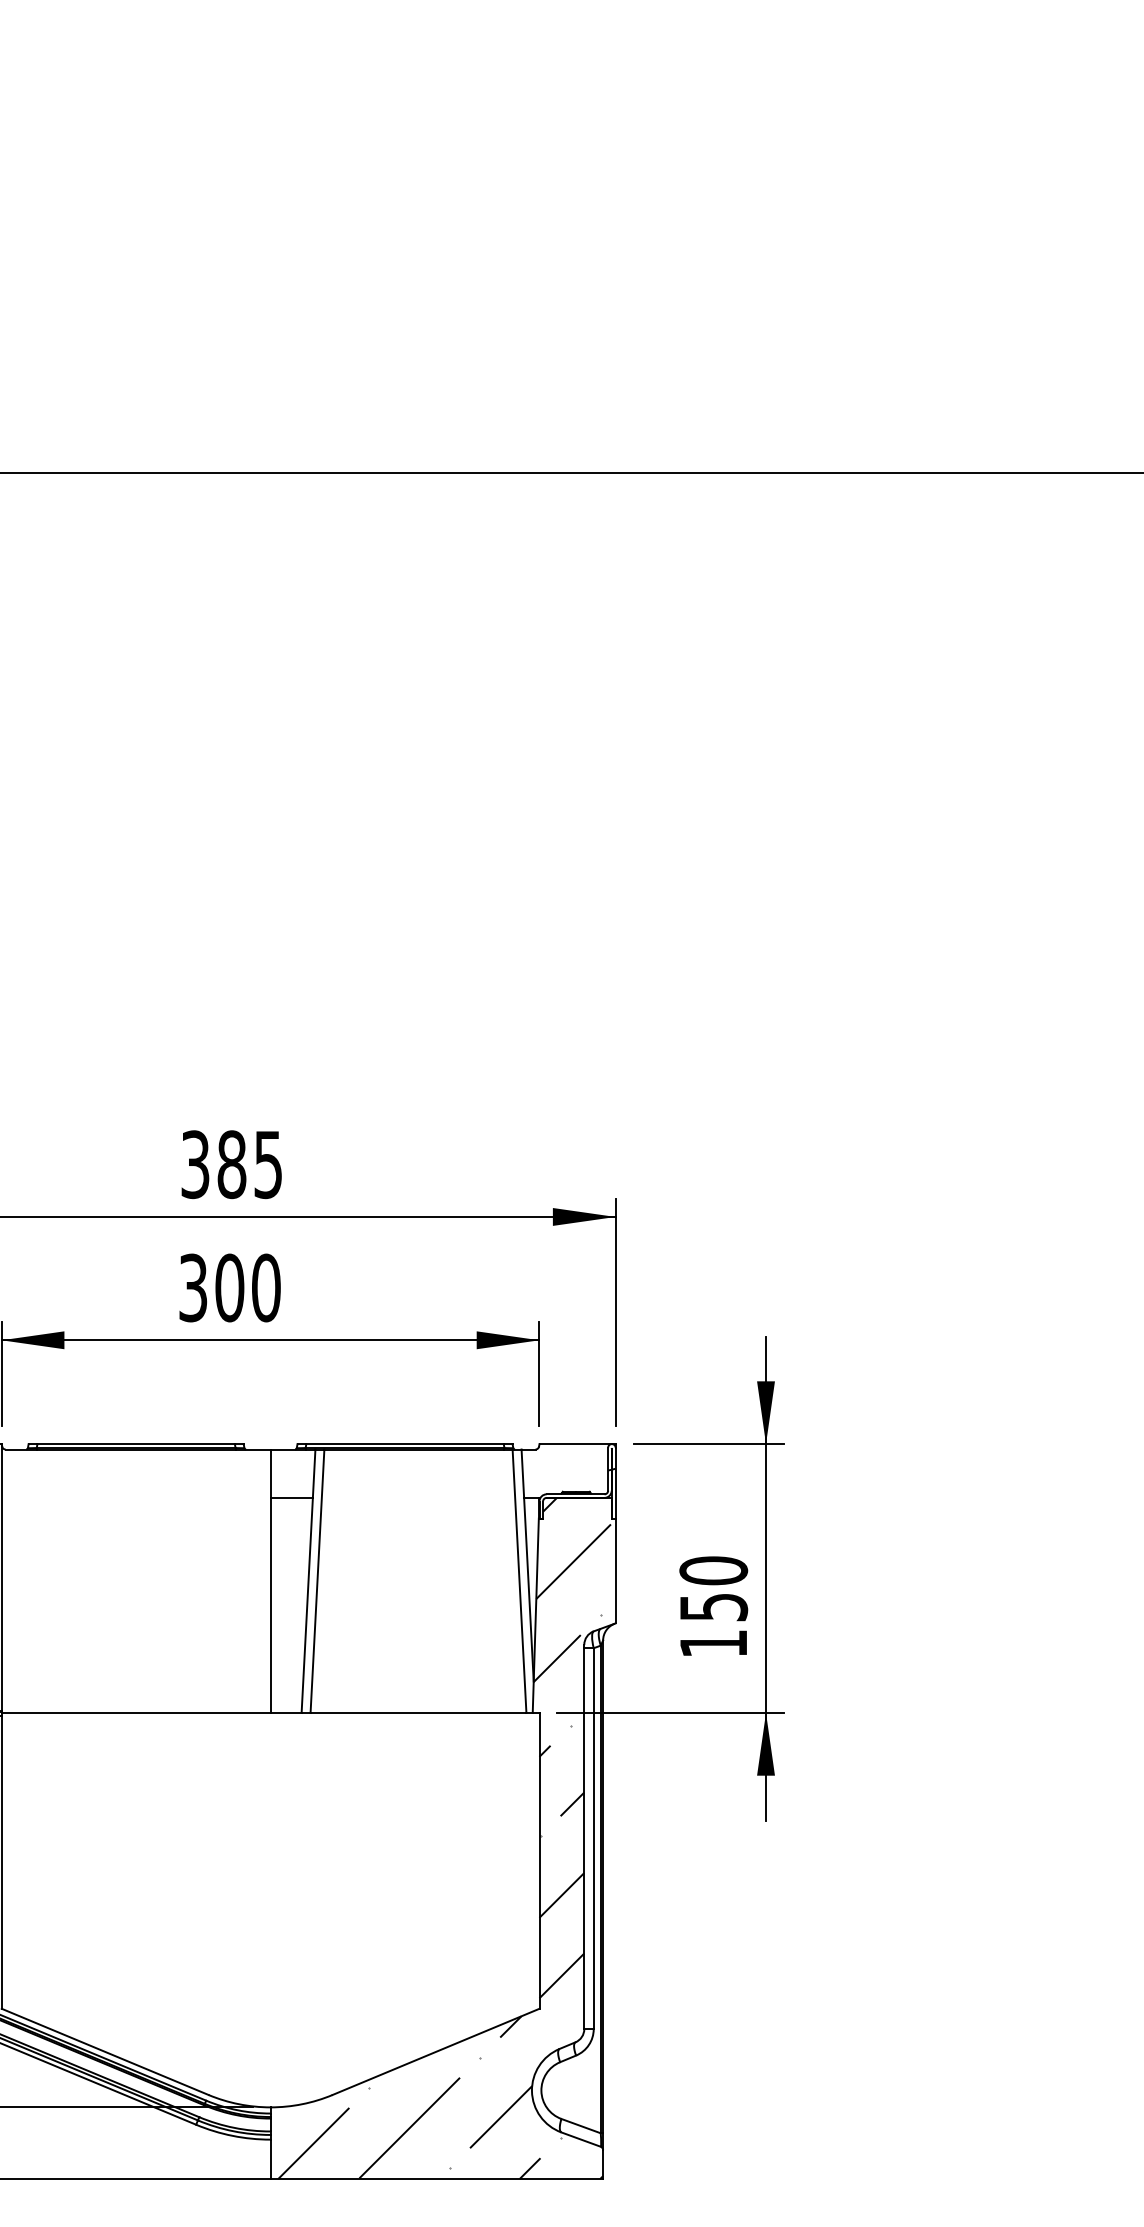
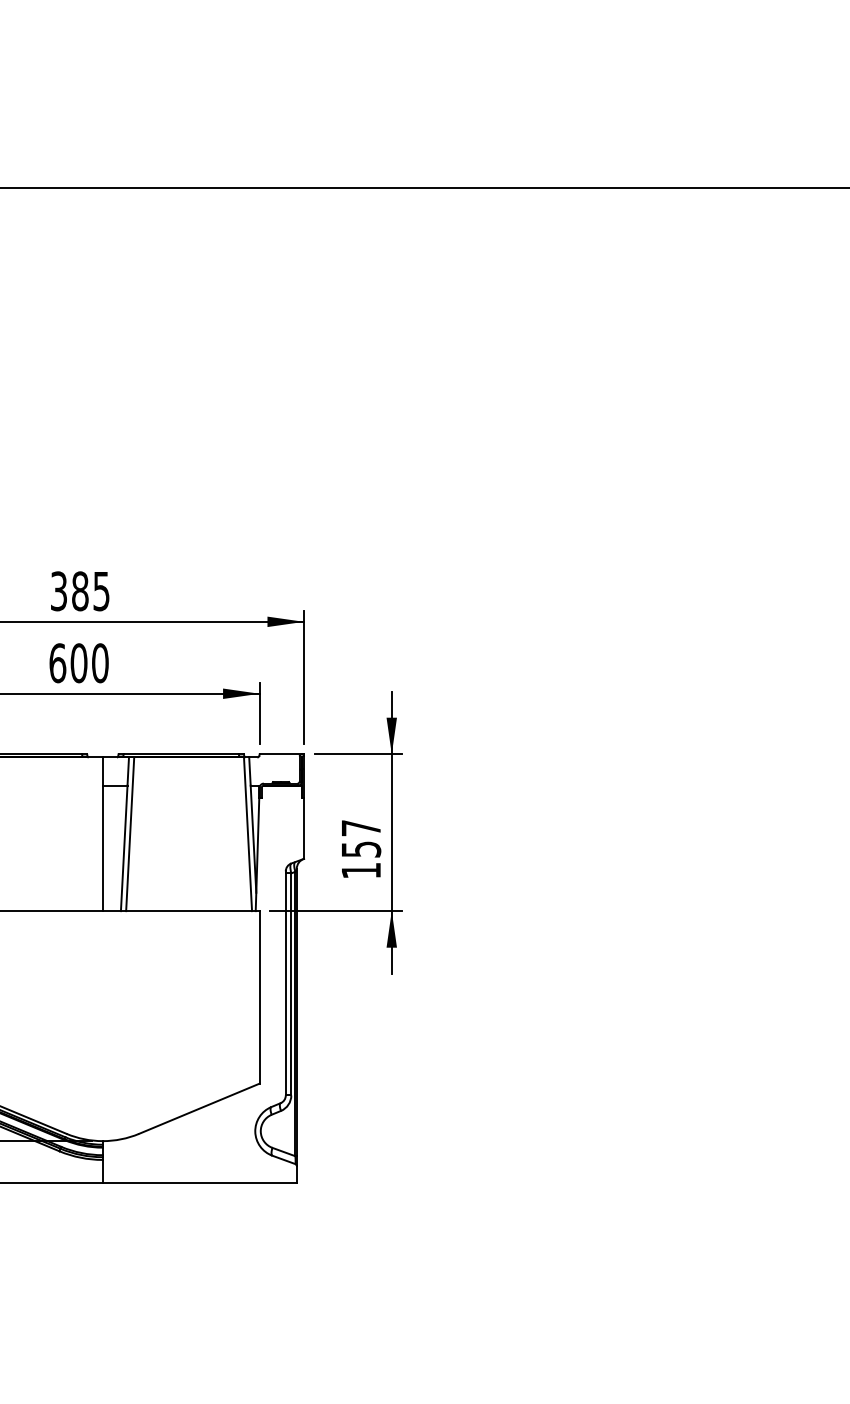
text: (192, 1288) -> (57, 663), 300 -> 600
text: (714, 1569) -> (361, 827), 150 -> 157
hatch: (444, 1837) -> (204, 983), removed

